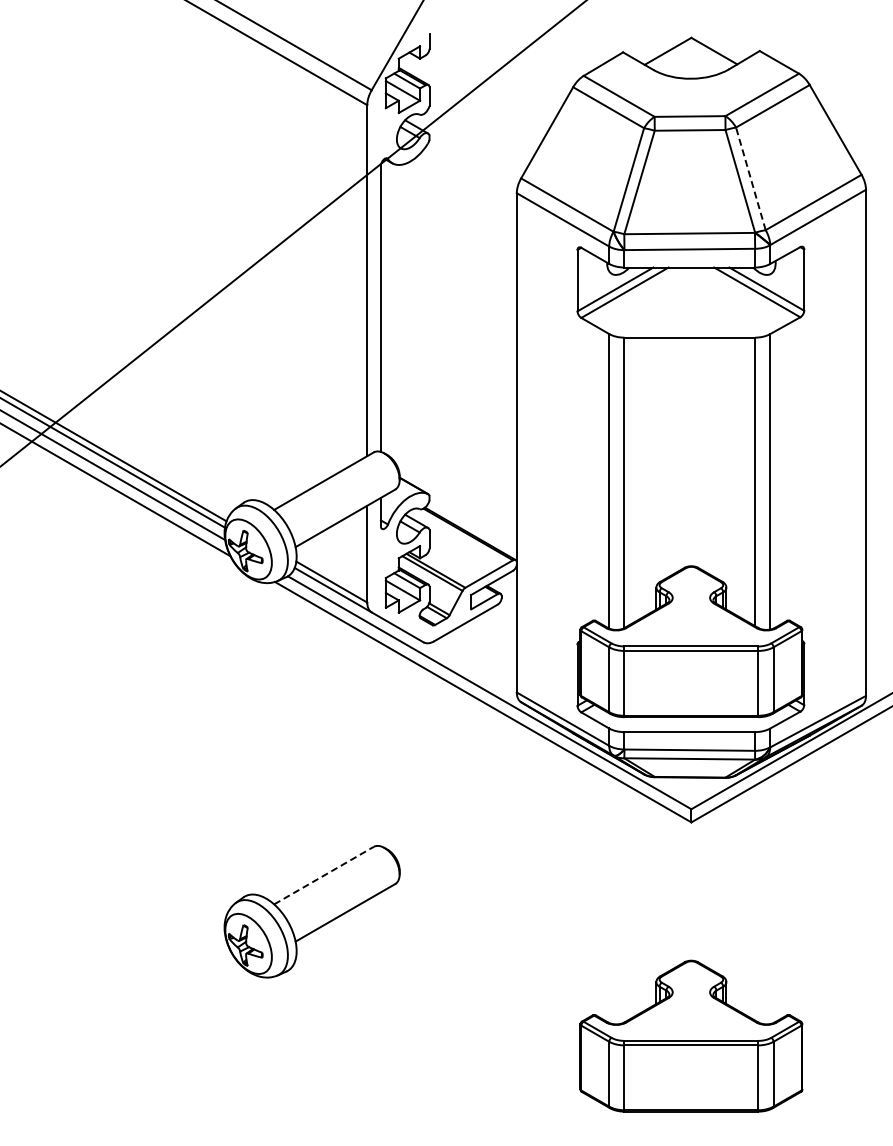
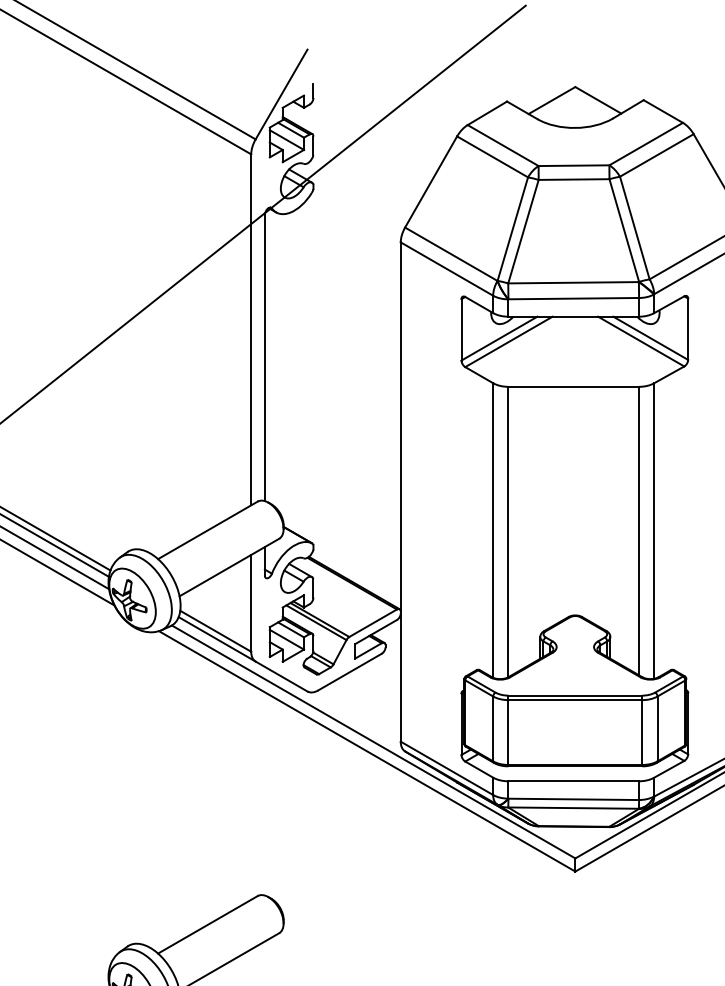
line: (750, 178) -> (634, 227), dashed -> solid
line: (323, 875) -> (207, 924), dashed -> solid

